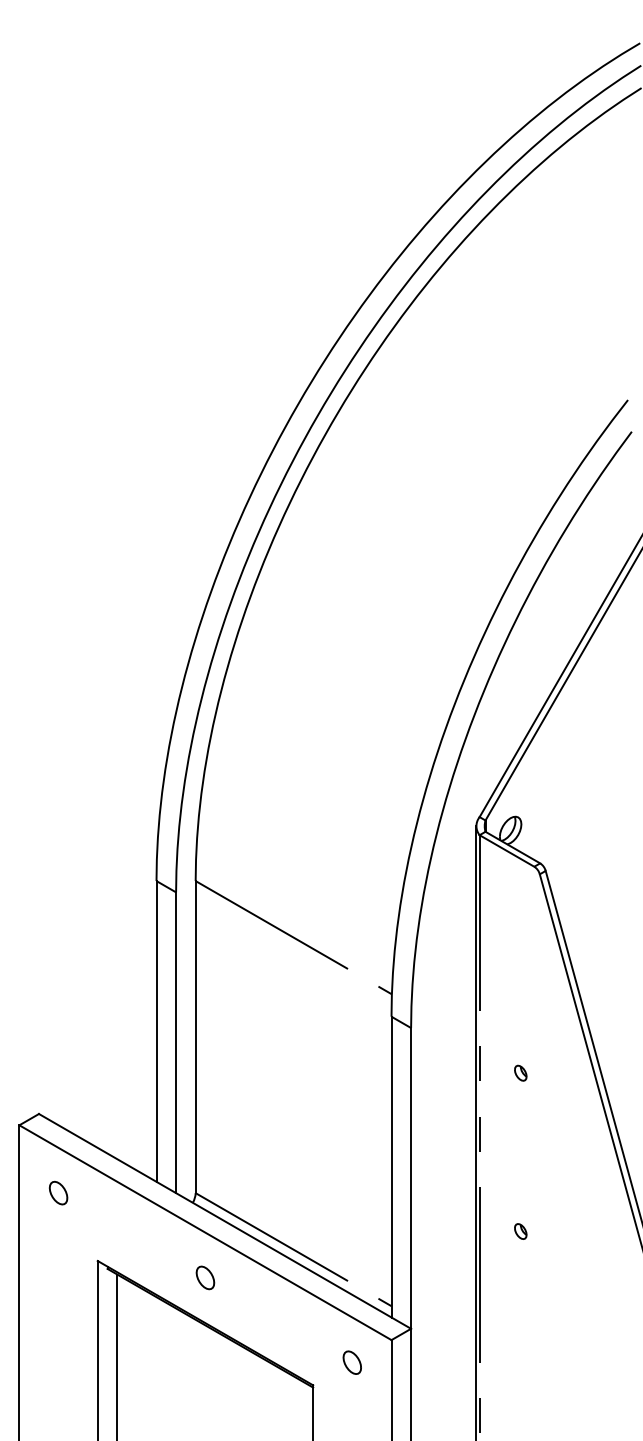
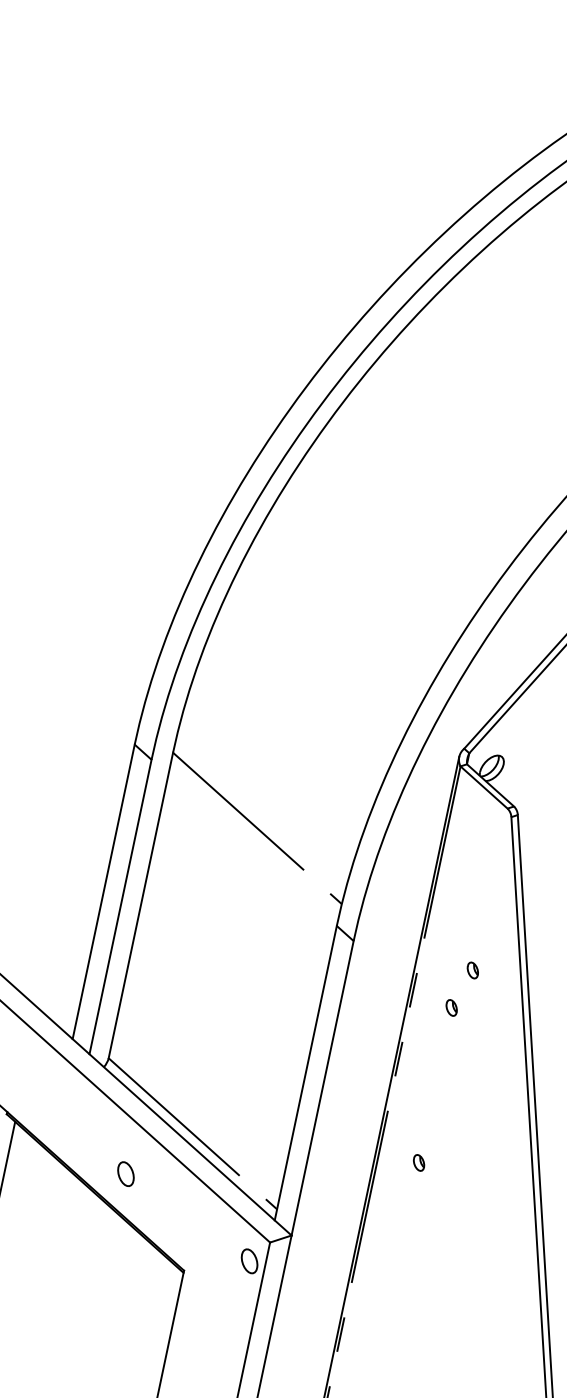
part: (533, 1031) -> (472, 969), added
part: (205, 1277) -> (126, 1173), moved
part: (351, 1362) -> (248, 1260), moved

